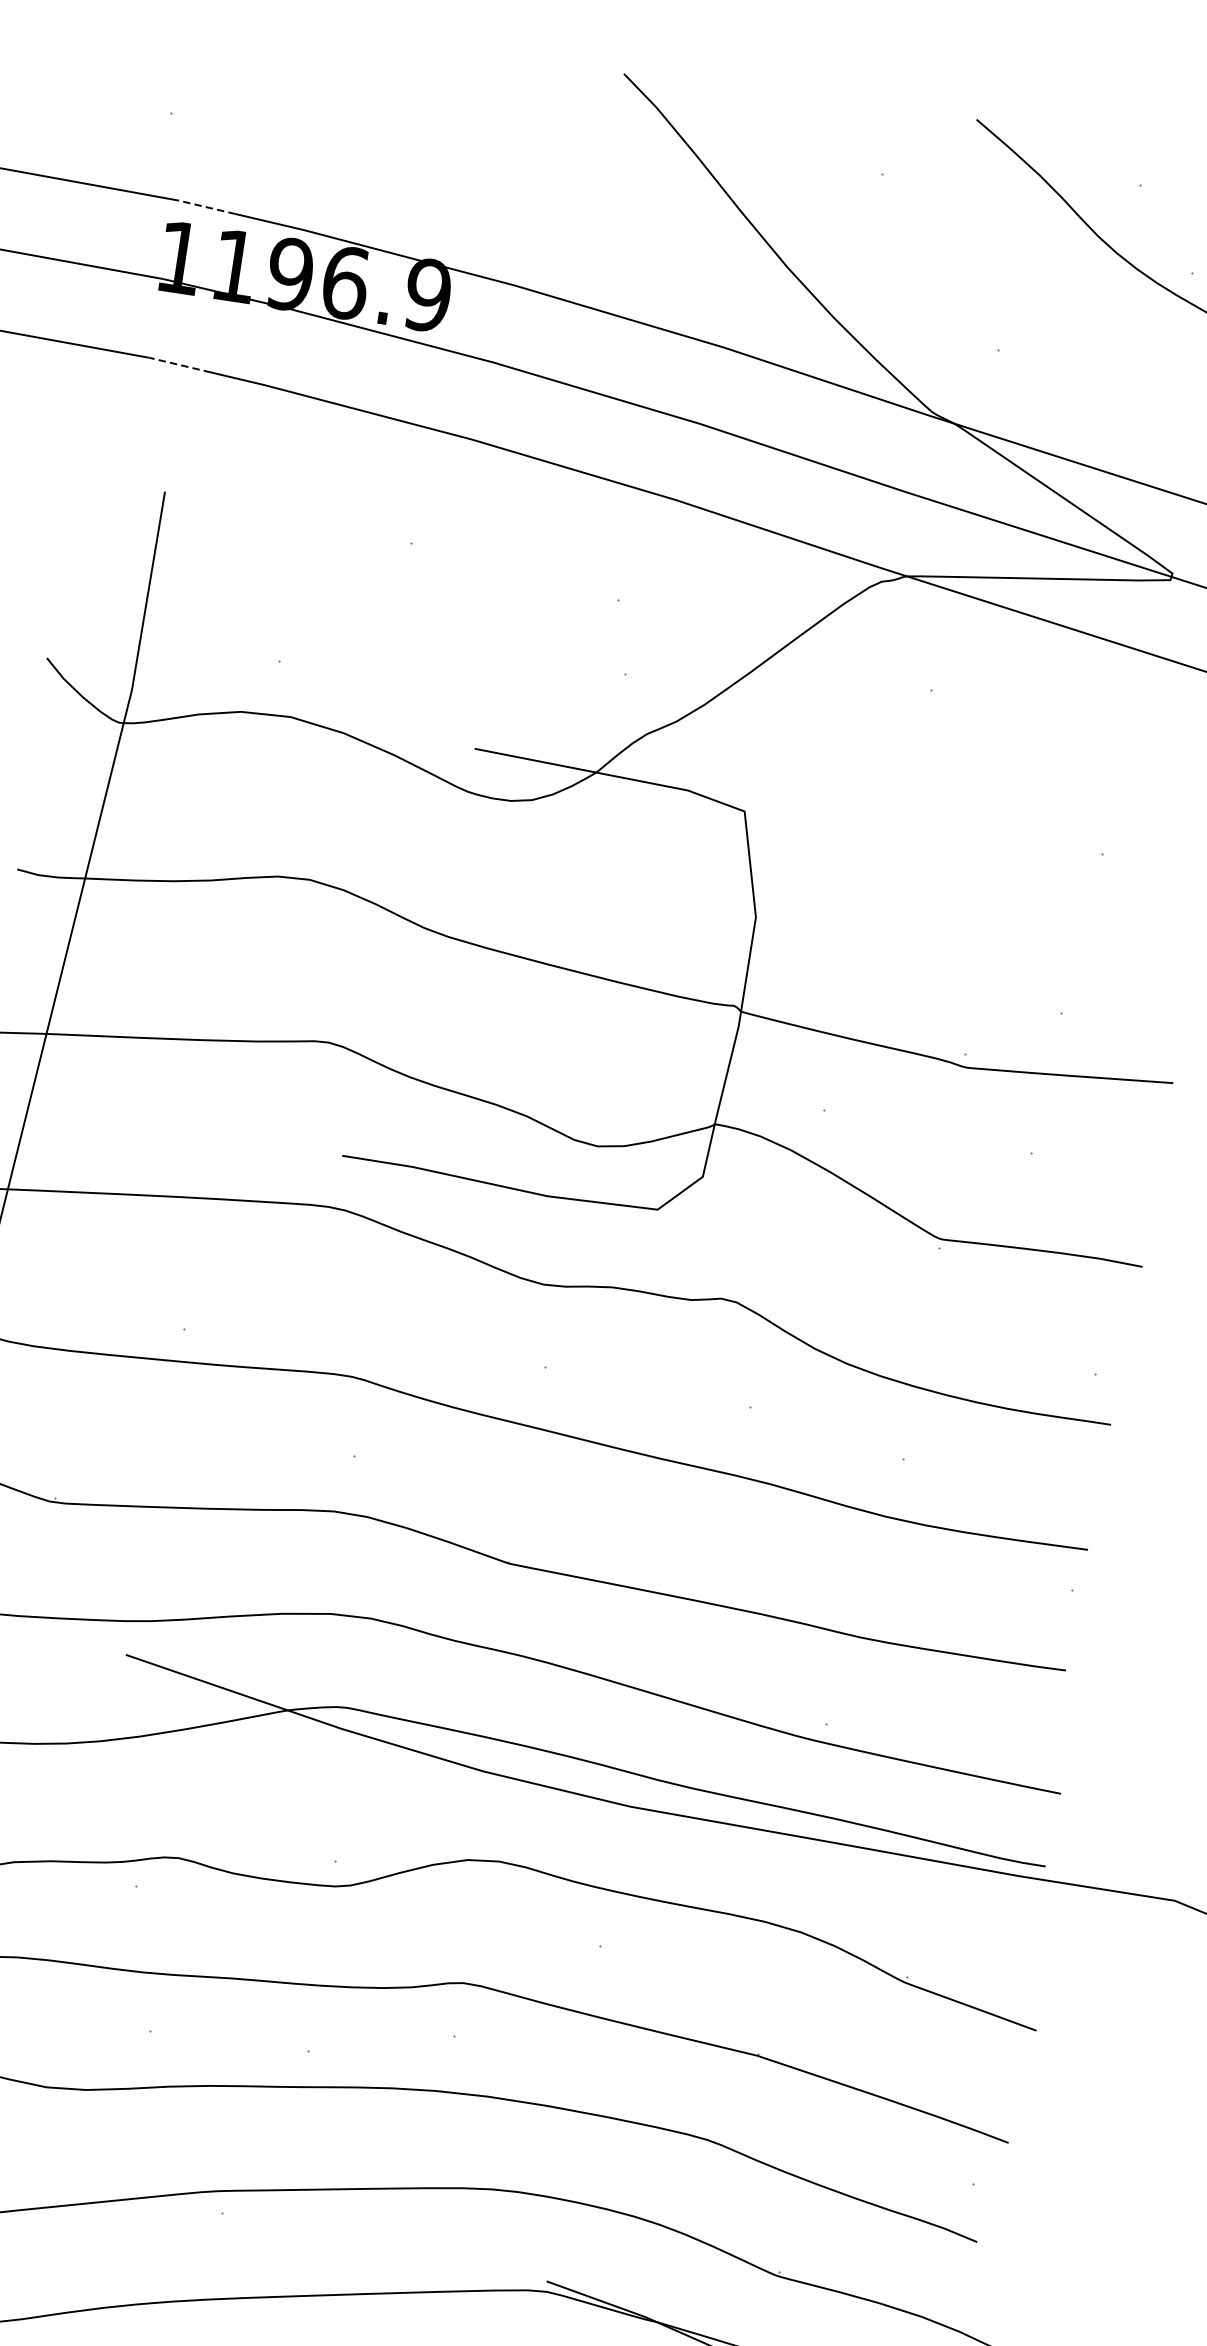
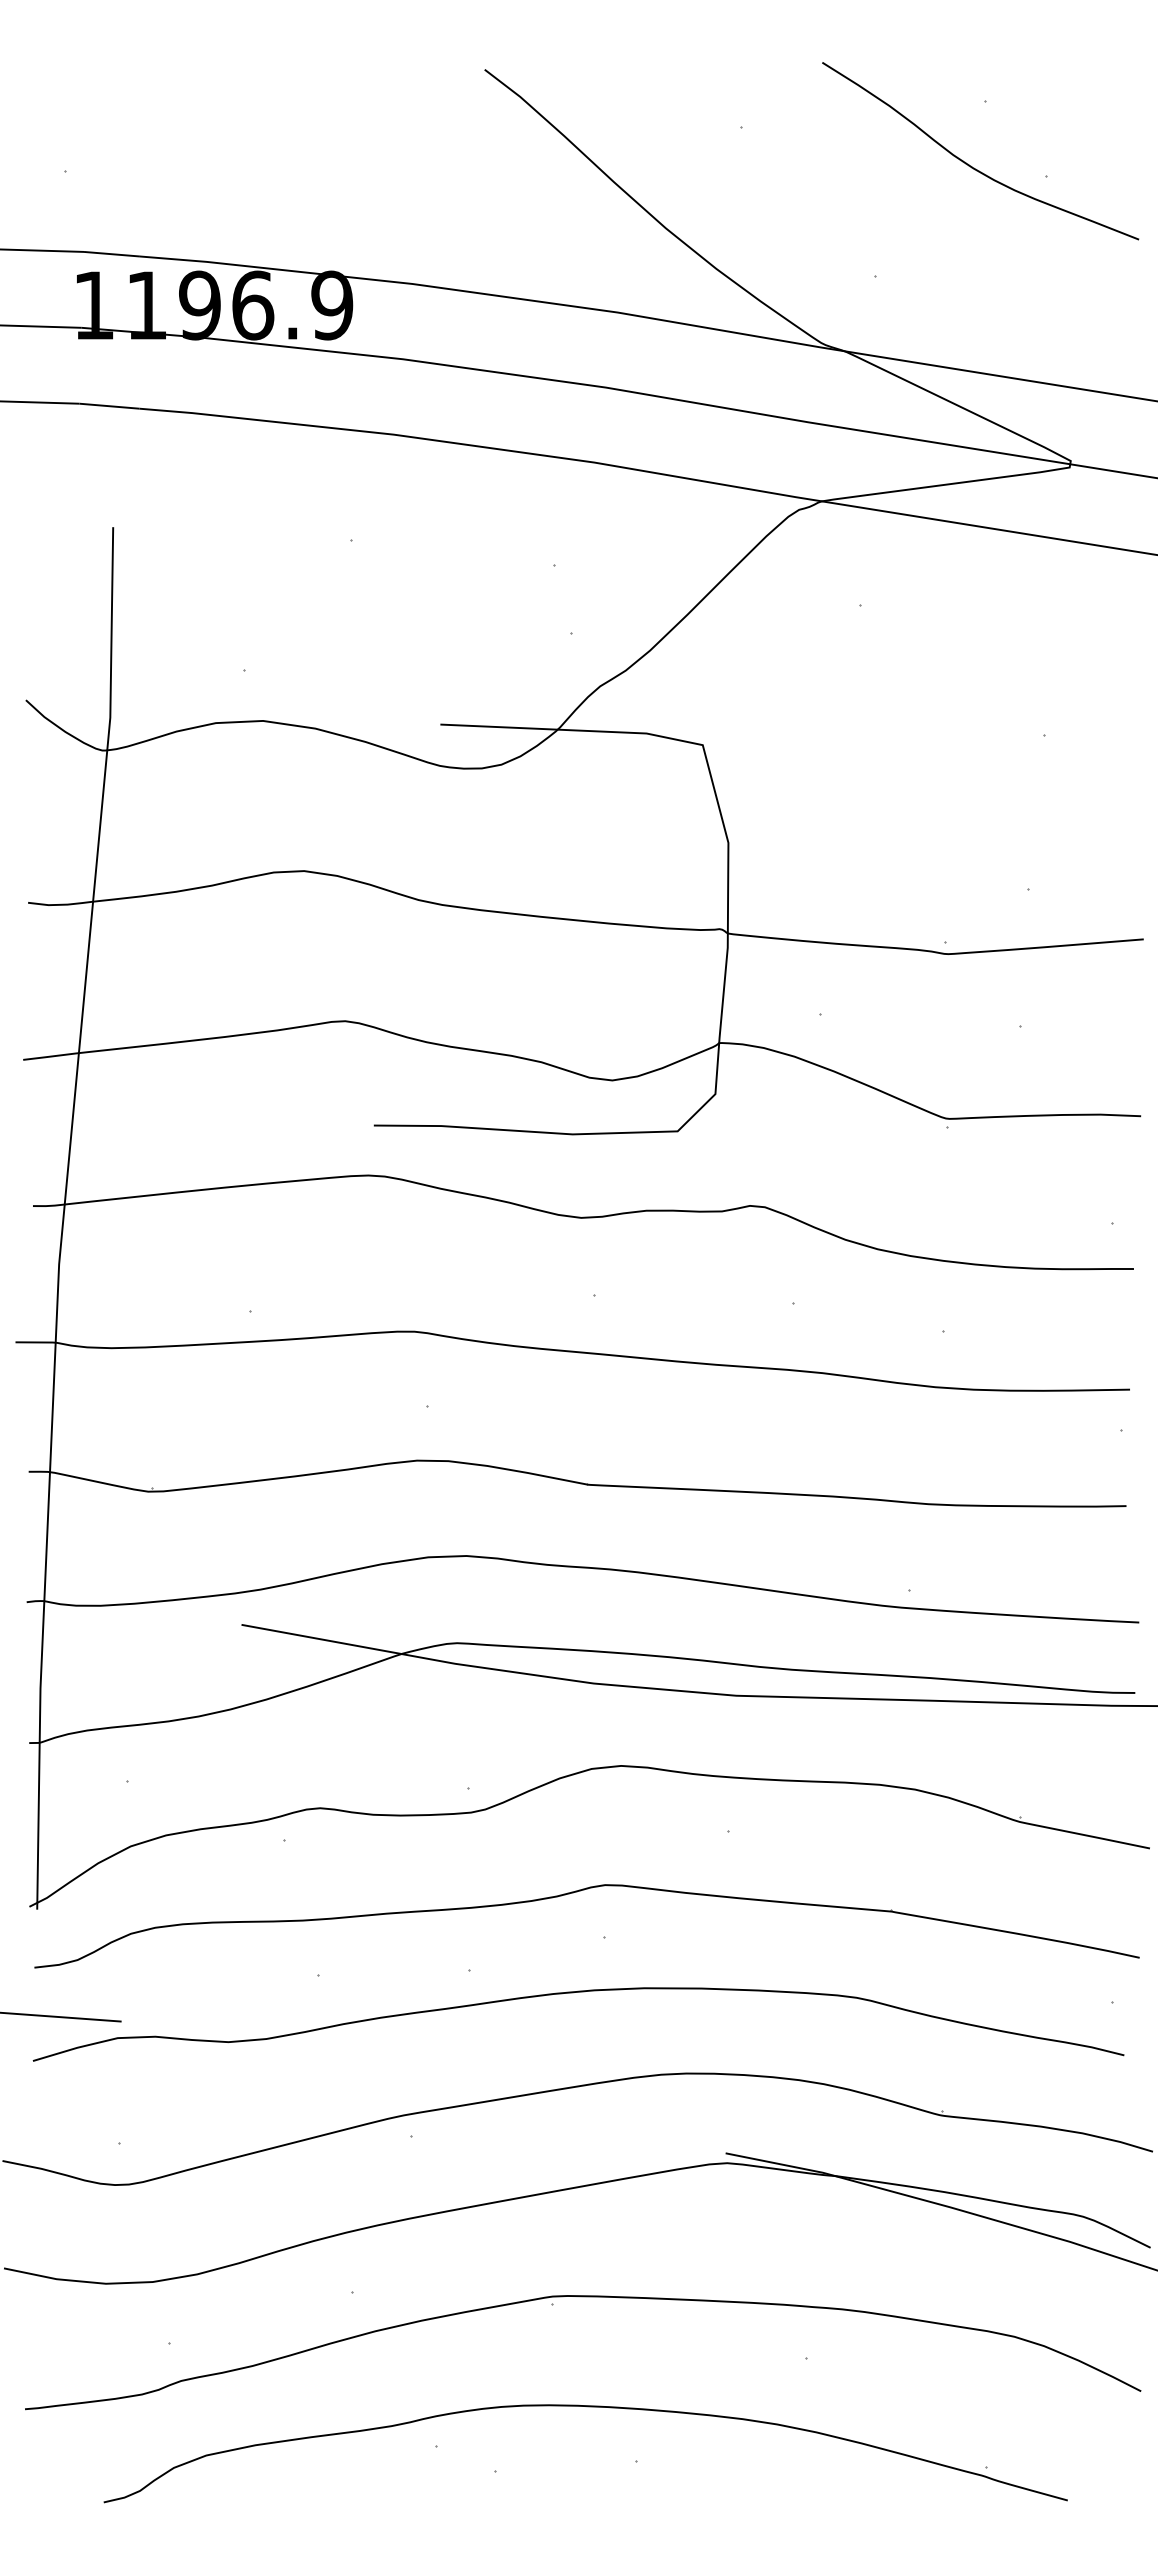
line: (206, 207) -> (111, 254), dashed -> solid
line: (179, 365) -> (108, 406), dashed -> solid

